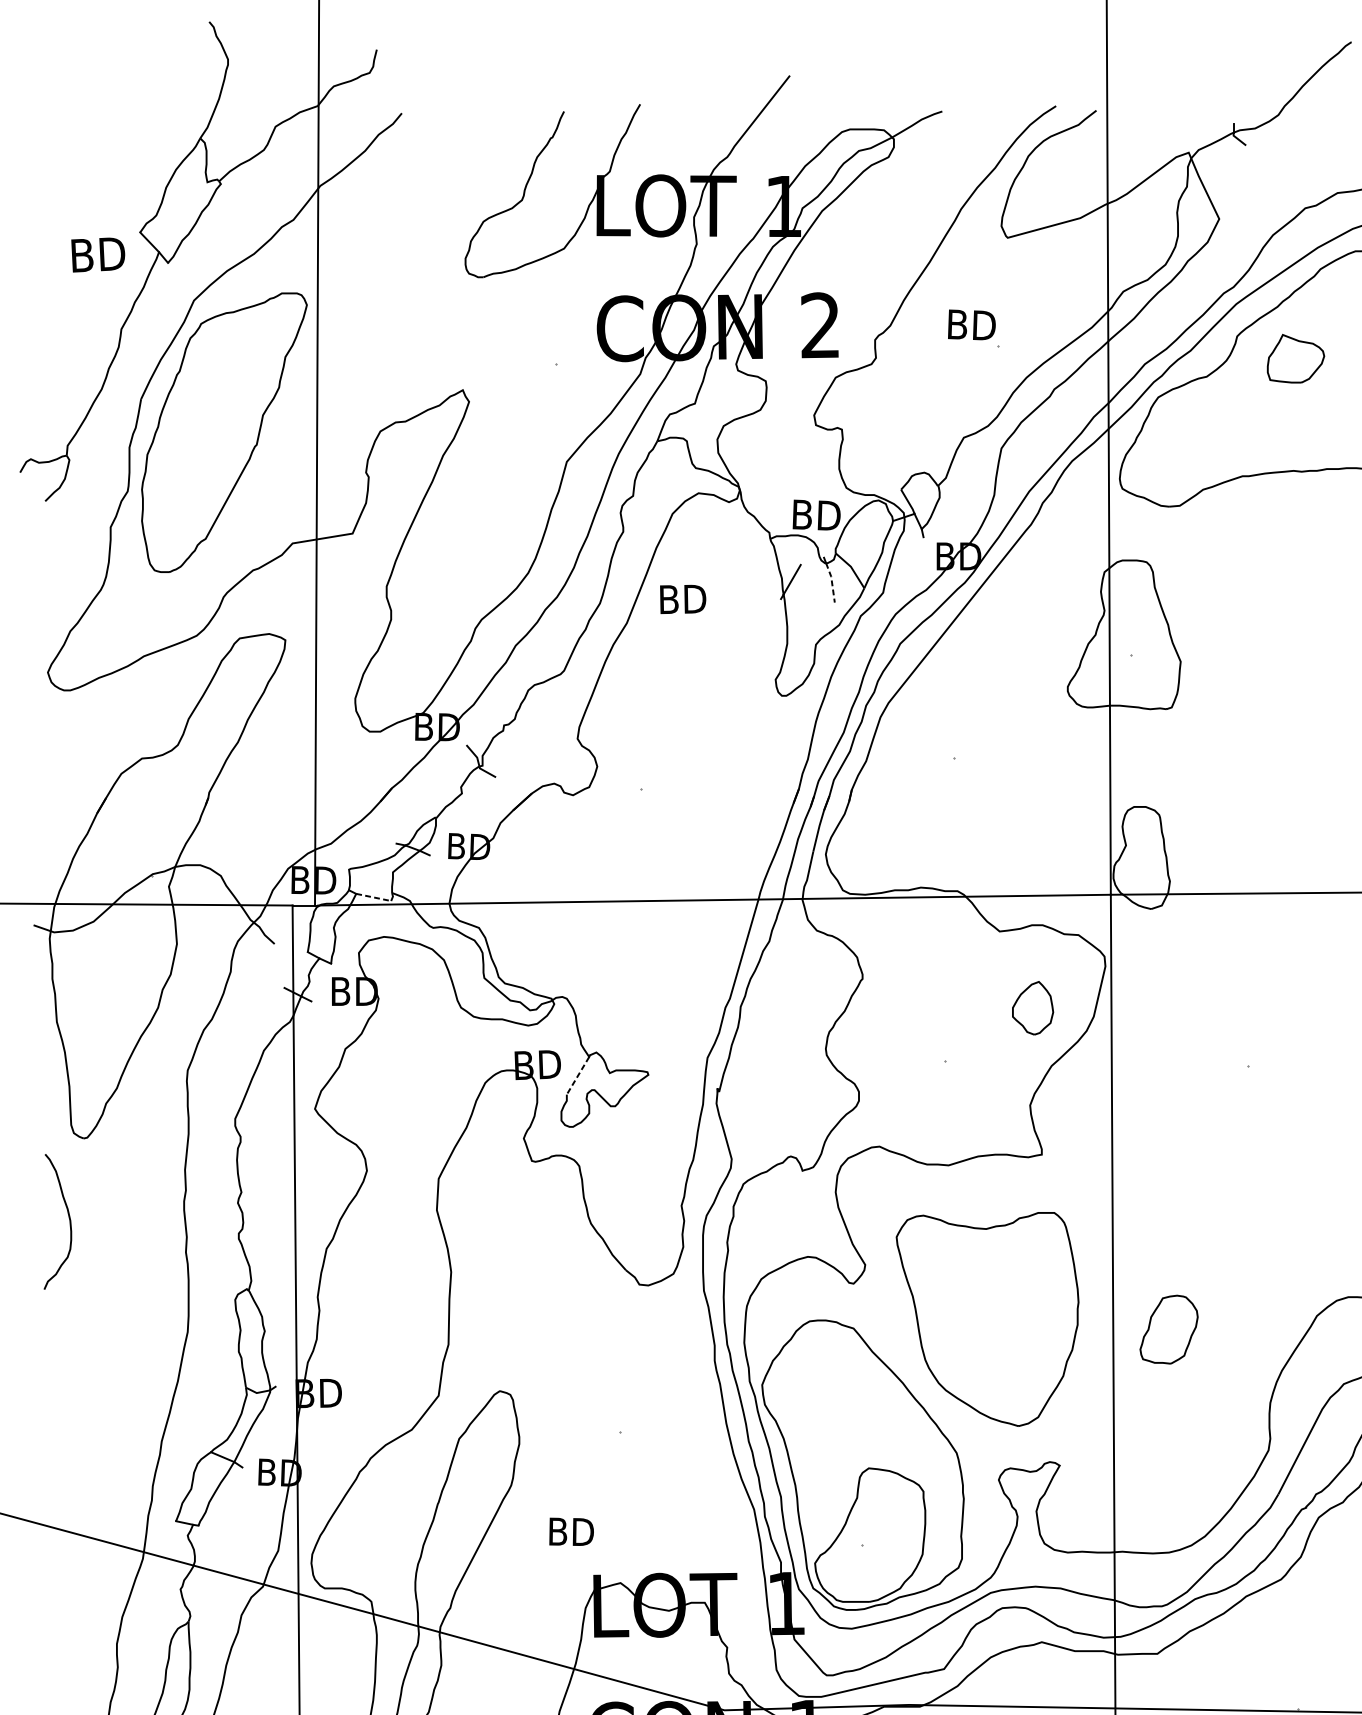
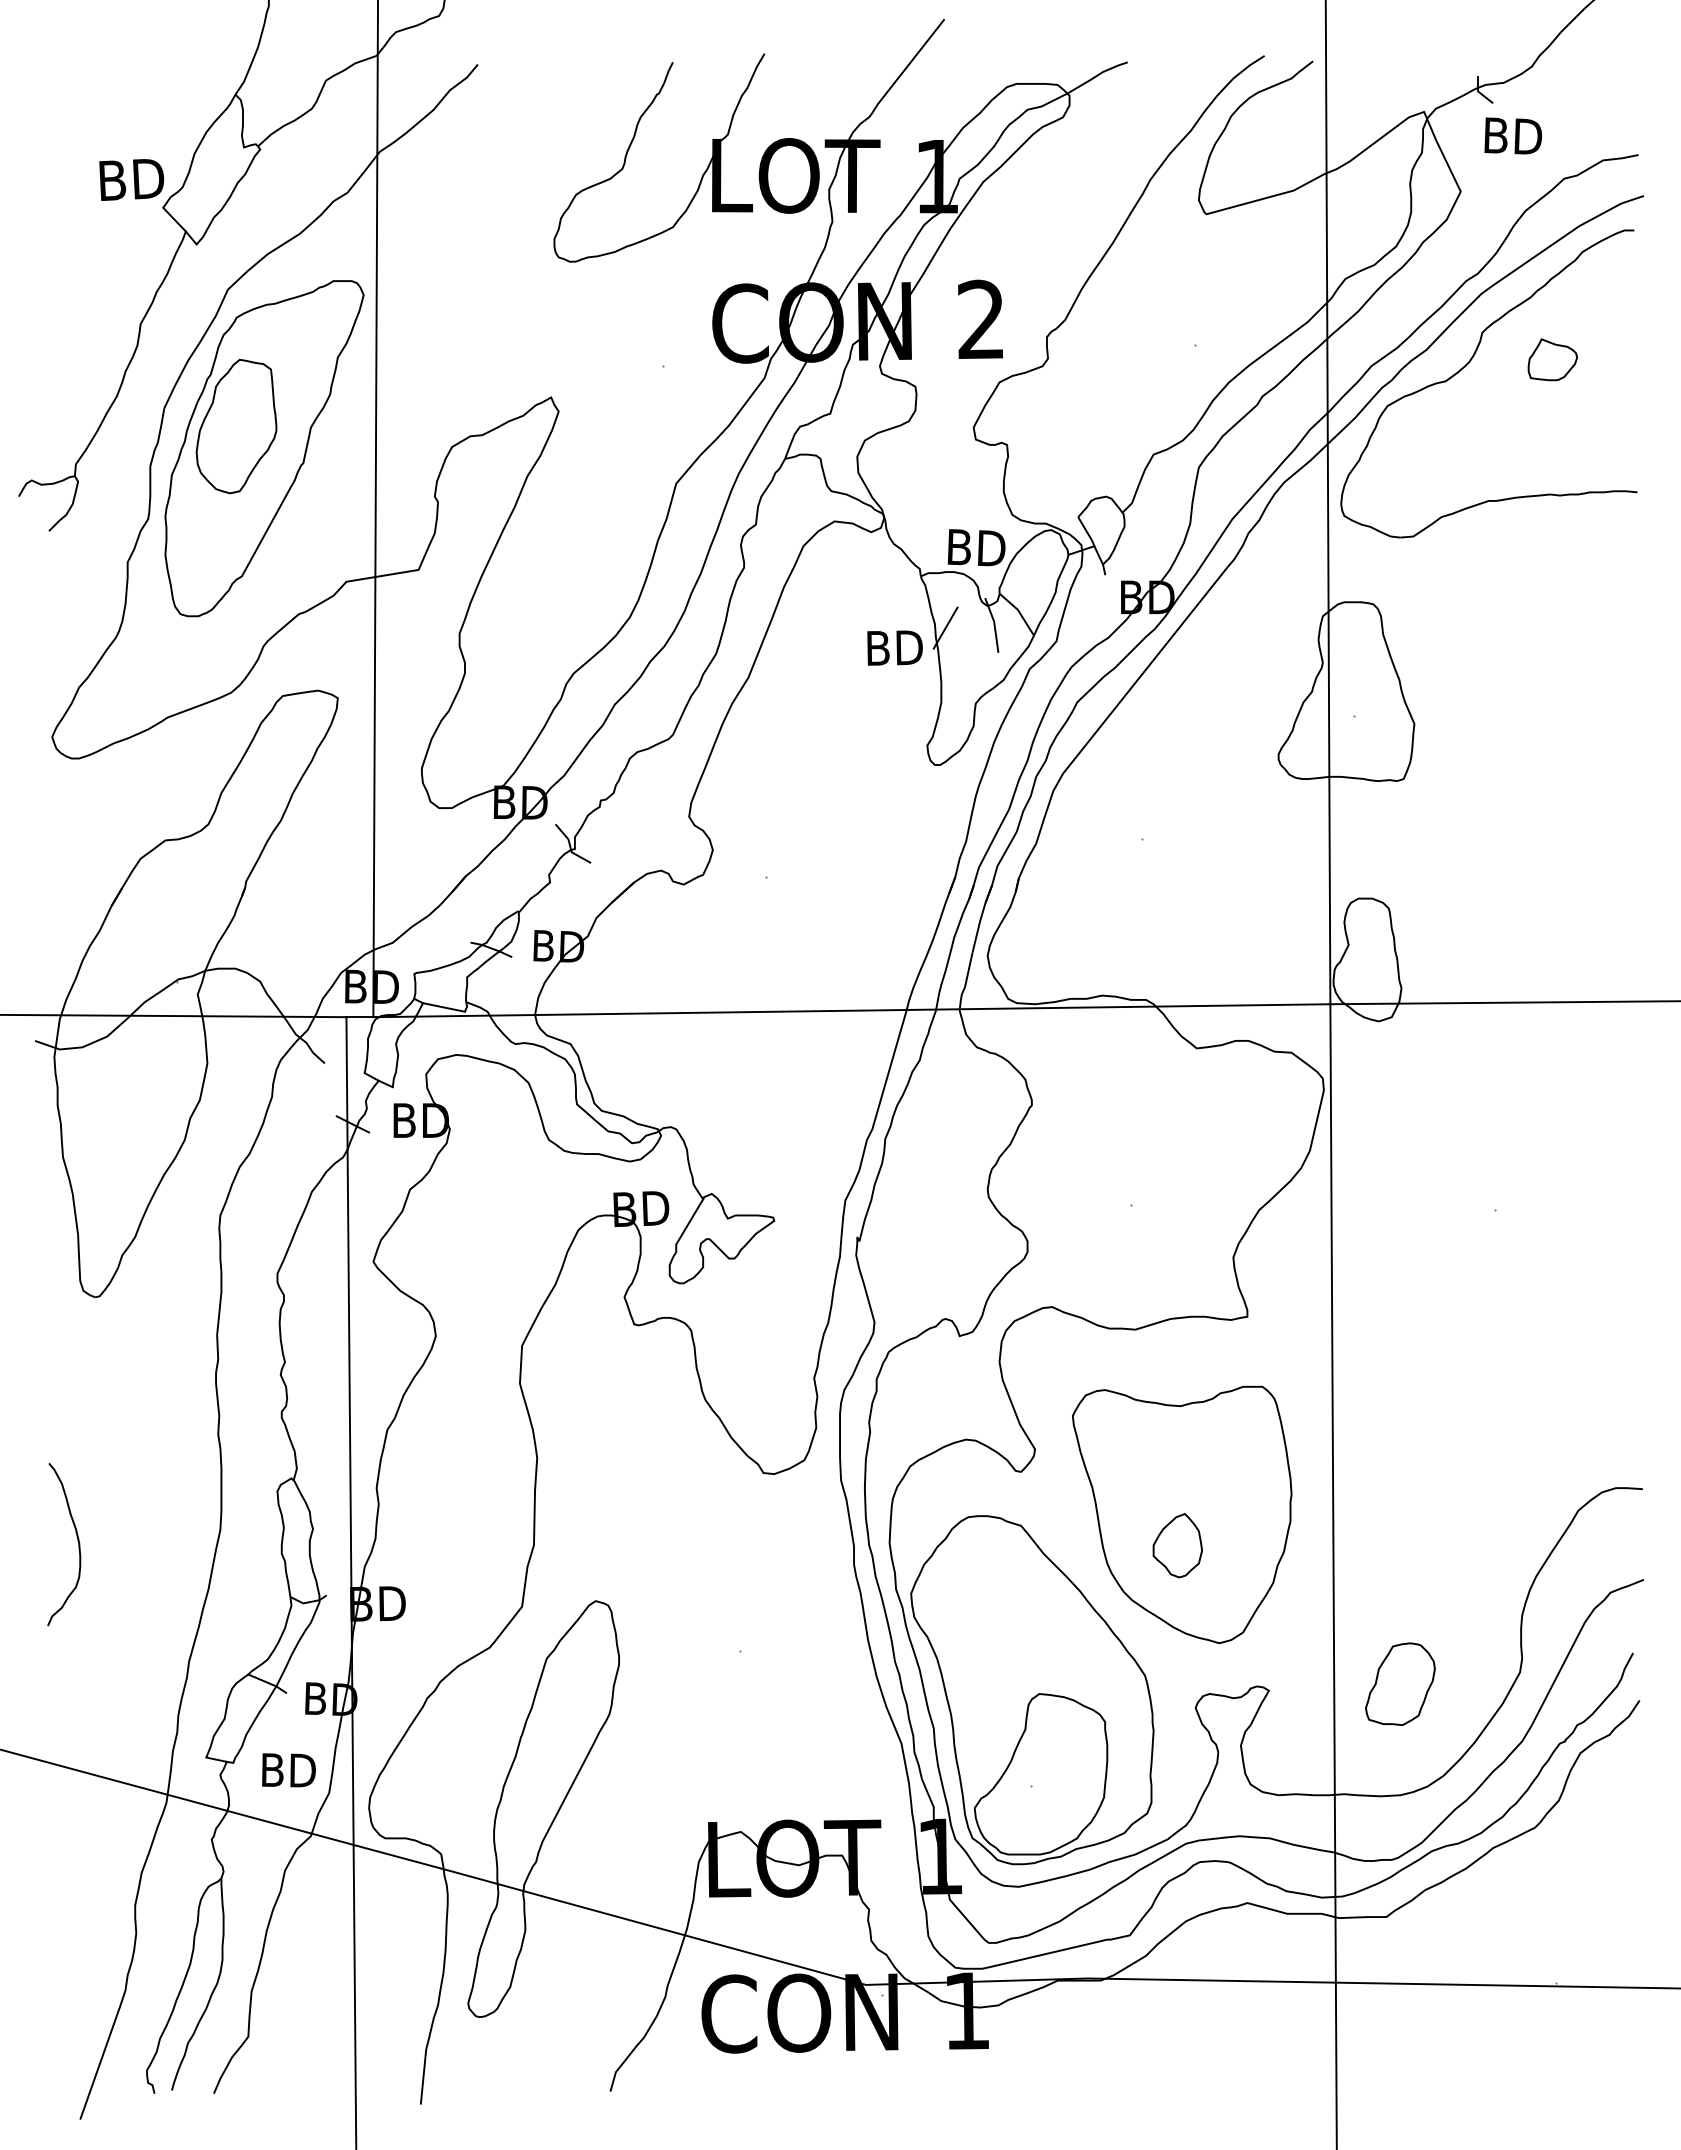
text: (98, 254) -> (131, 179), moved
text: (972, 324) -> (1513, 135), moved
part: (1295, 358) -> (1552, 359), size x0.71
part: (201, 414) -> (236, 426), added
line: (832, 582) -> (995, 628), dashed -> solid
text: (682, 598) -> (894, 647), moved
line: (374, 897) -> (444, 1007), dashed -> solid
part: (1032, 1008) -> (1177, 1545), moved
line: (577, 1076) -> (689, 1222), dashed -> solid
curve: (68, 1219) -> (77, 1541), moved
part: (1169, 1329) -> (1400, 1683), moved
text: (571, 1531) -> (288, 1770), moved

